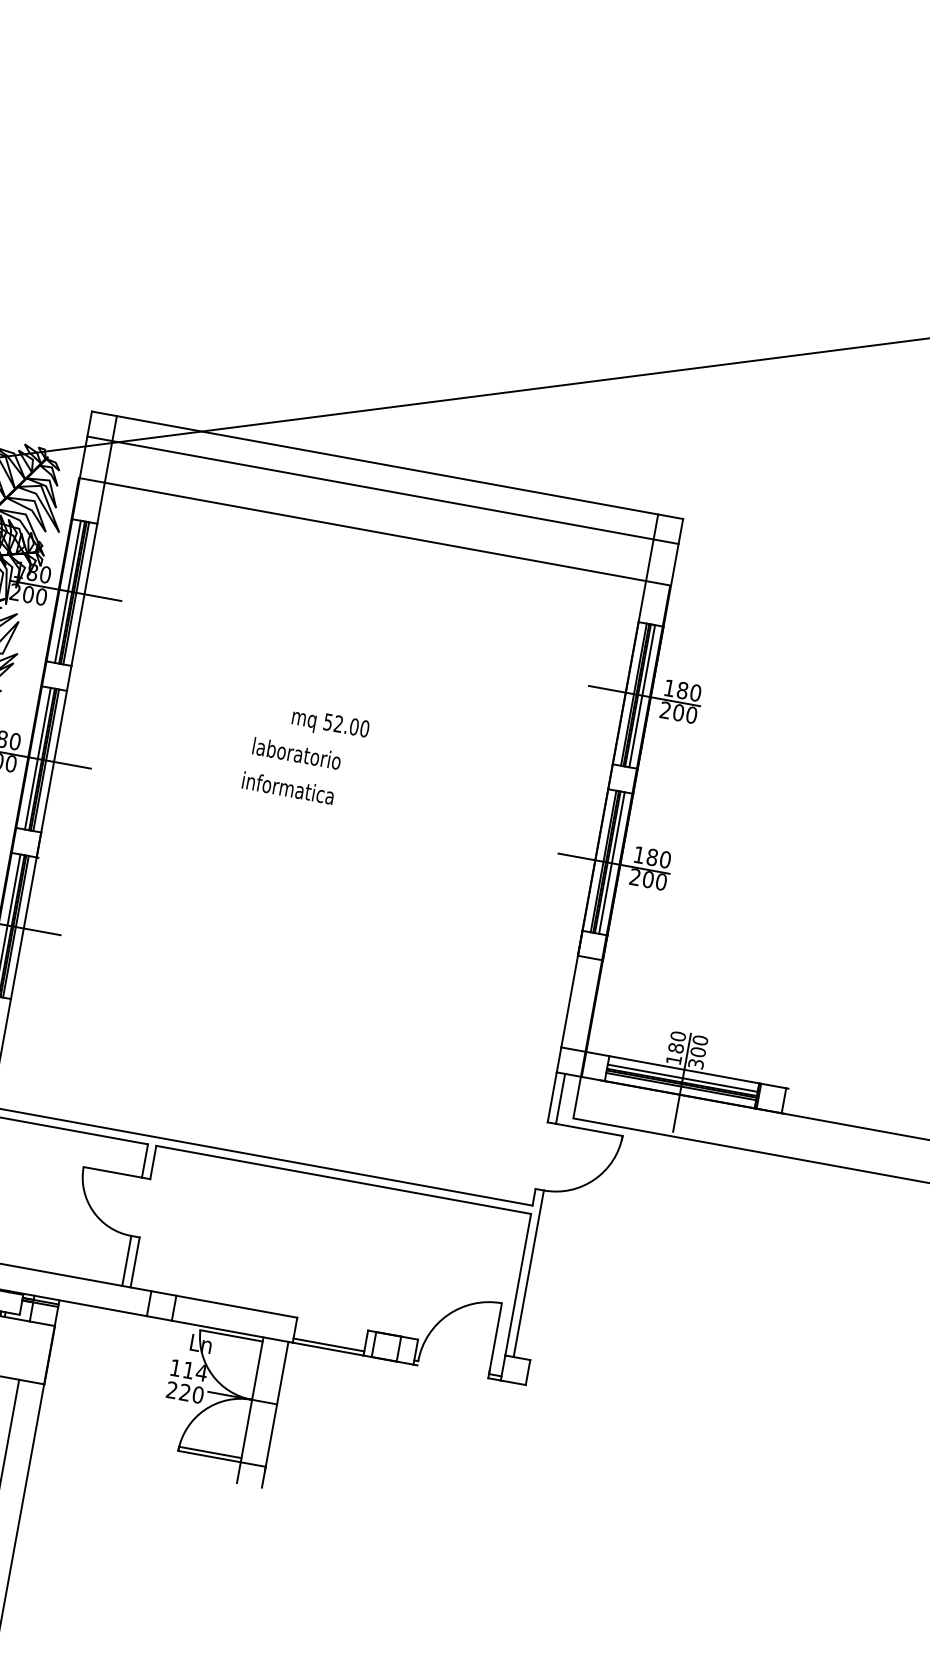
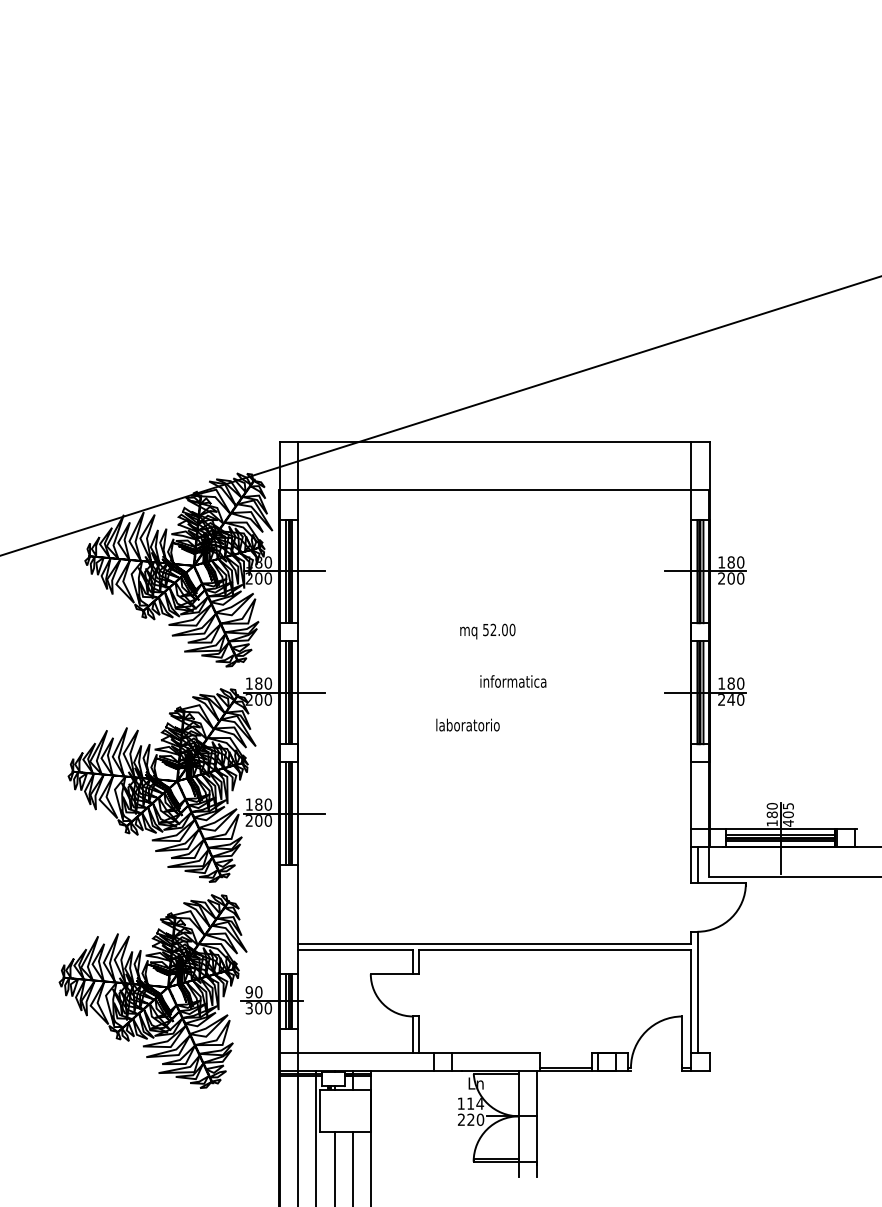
line: (382, 489) -> (494, 459), removed
text: (296, 752) -> (467, 724), moved
text: (288, 788) -> (513, 681), moved
text: (648, 879) -> (731, 699), 200 -> 240
text: (697, 1051) -> (787, 814), 300 -> 405

